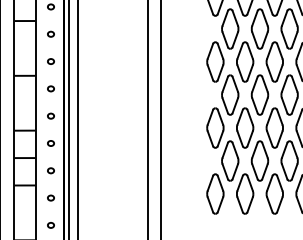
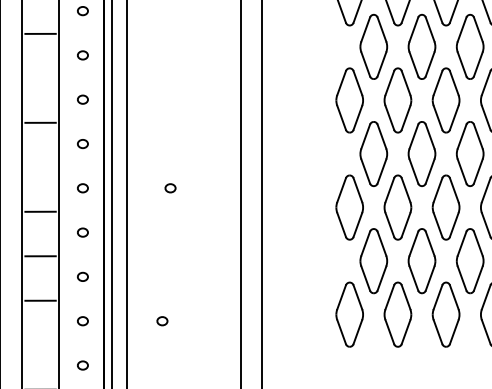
circle: (104, 115) -> (169, 187), added
circle: (99, 197) -> (161, 320), added

